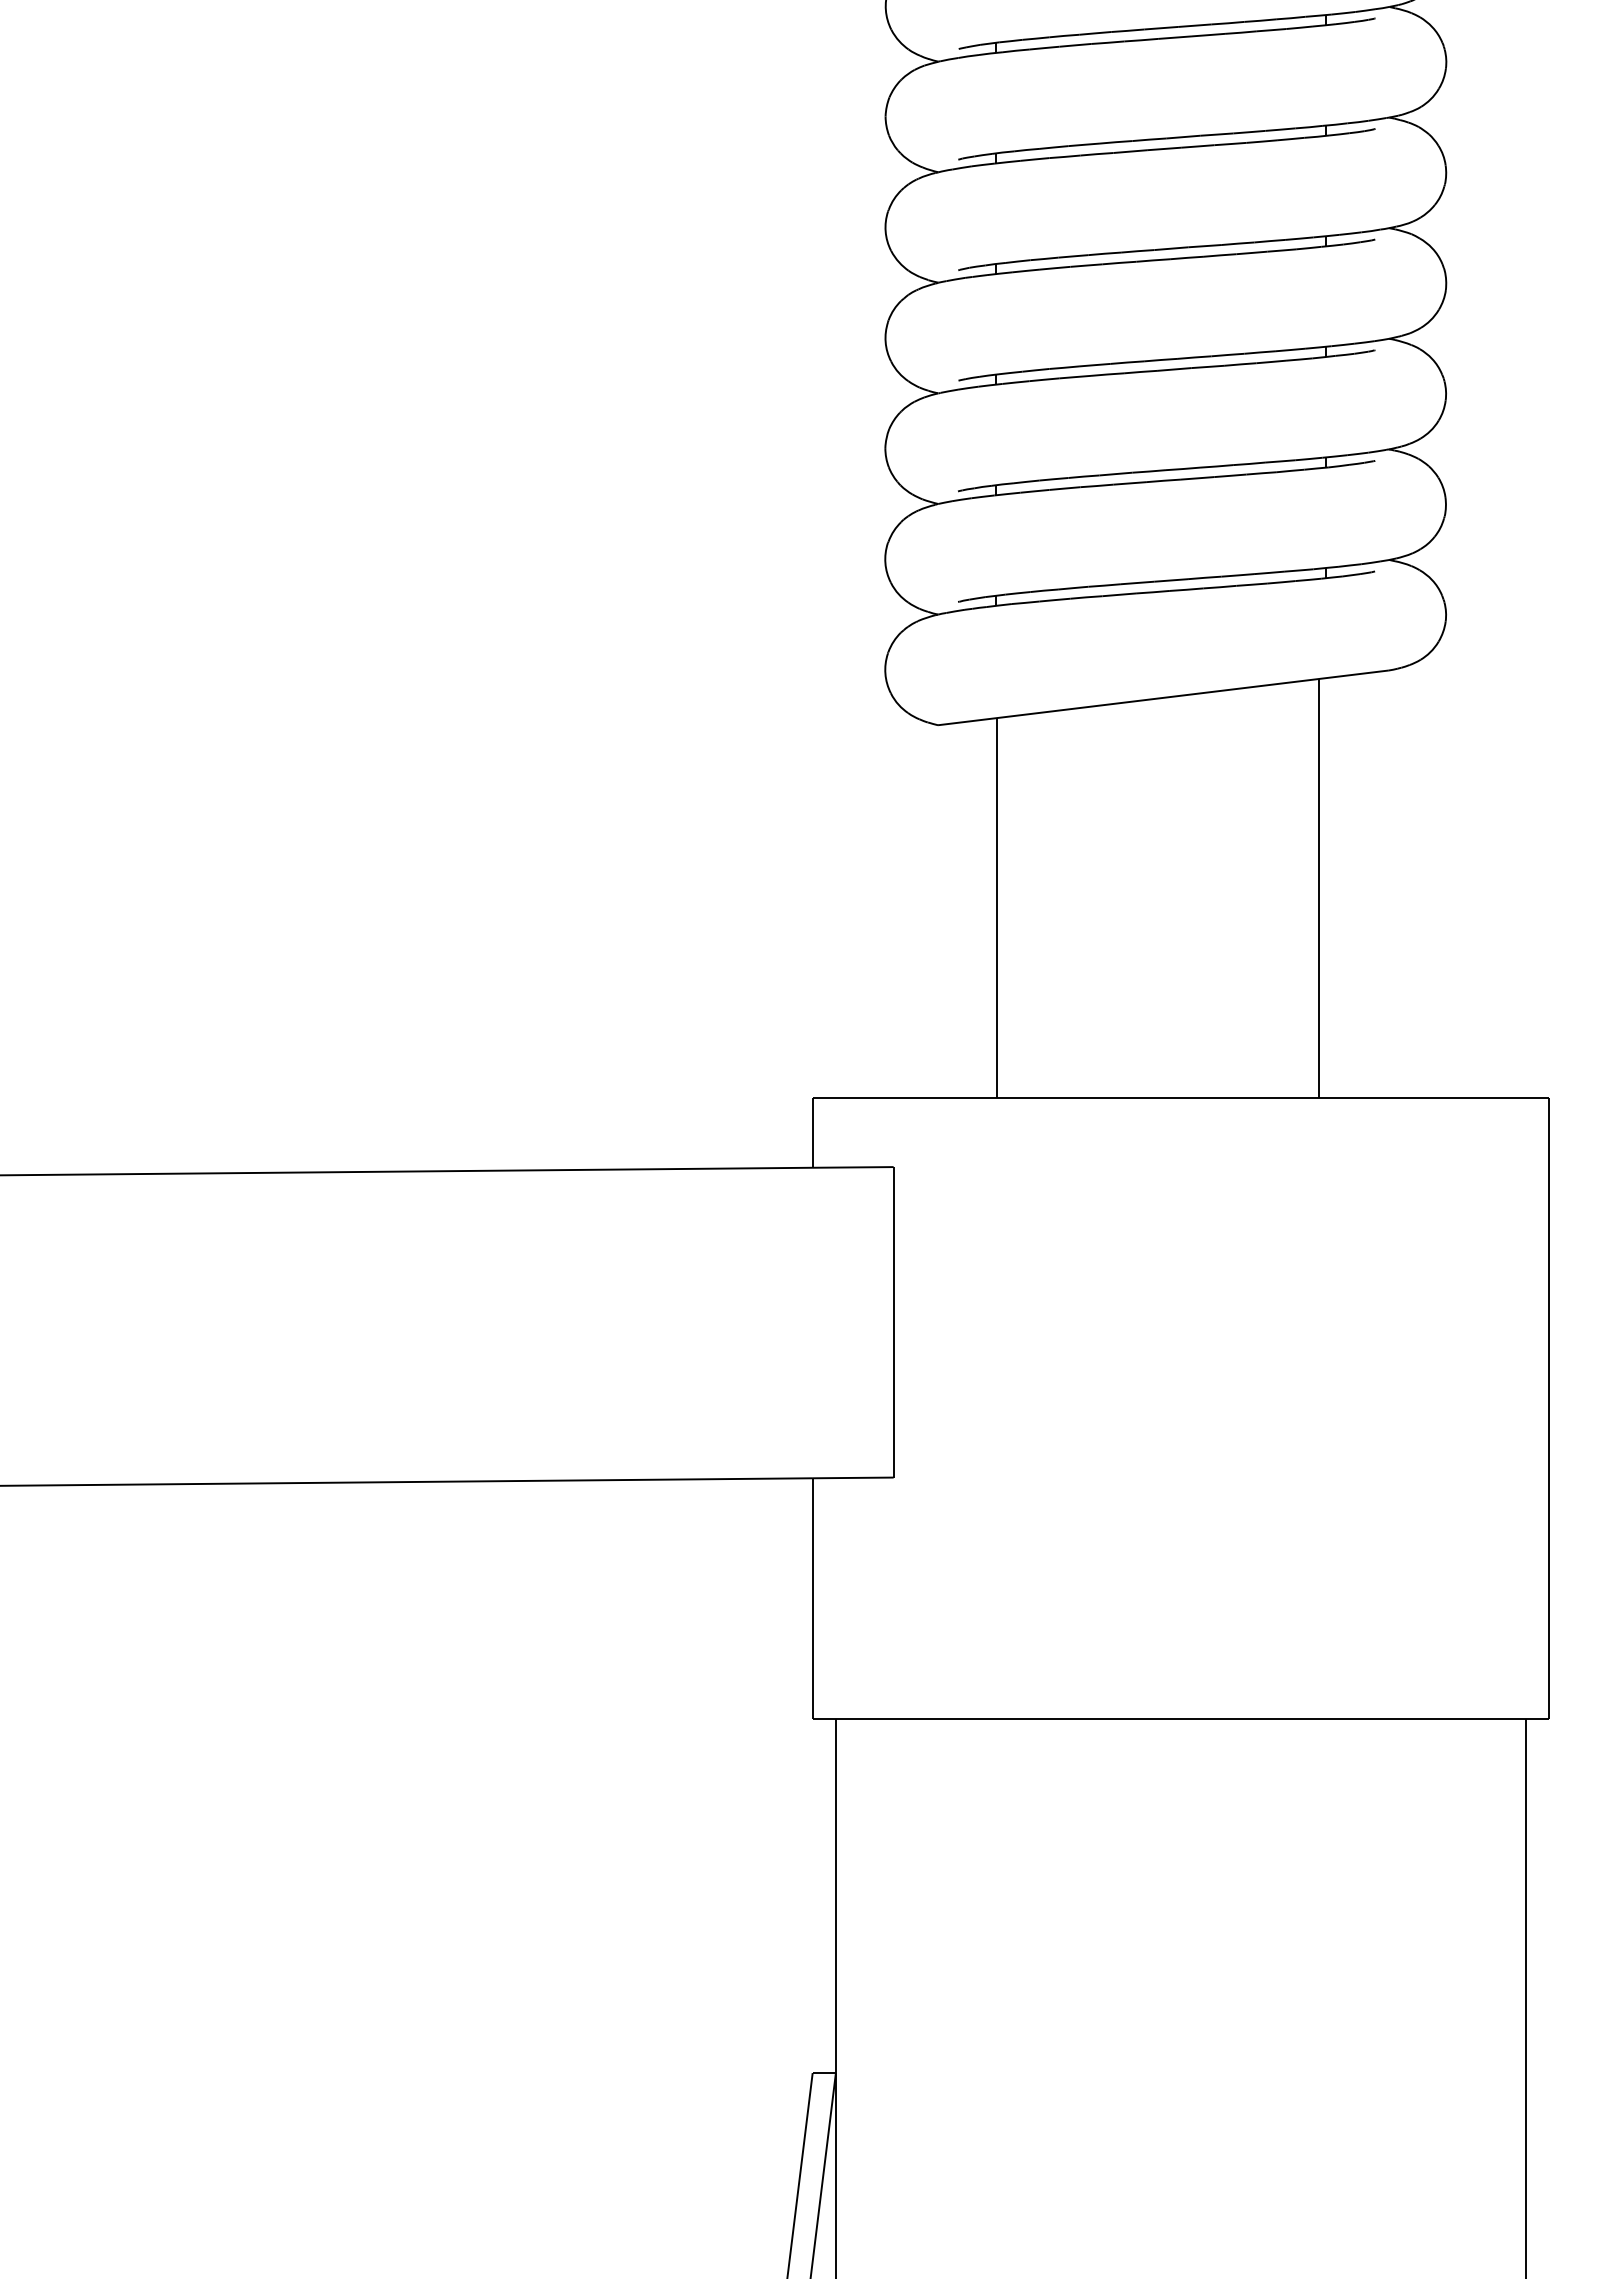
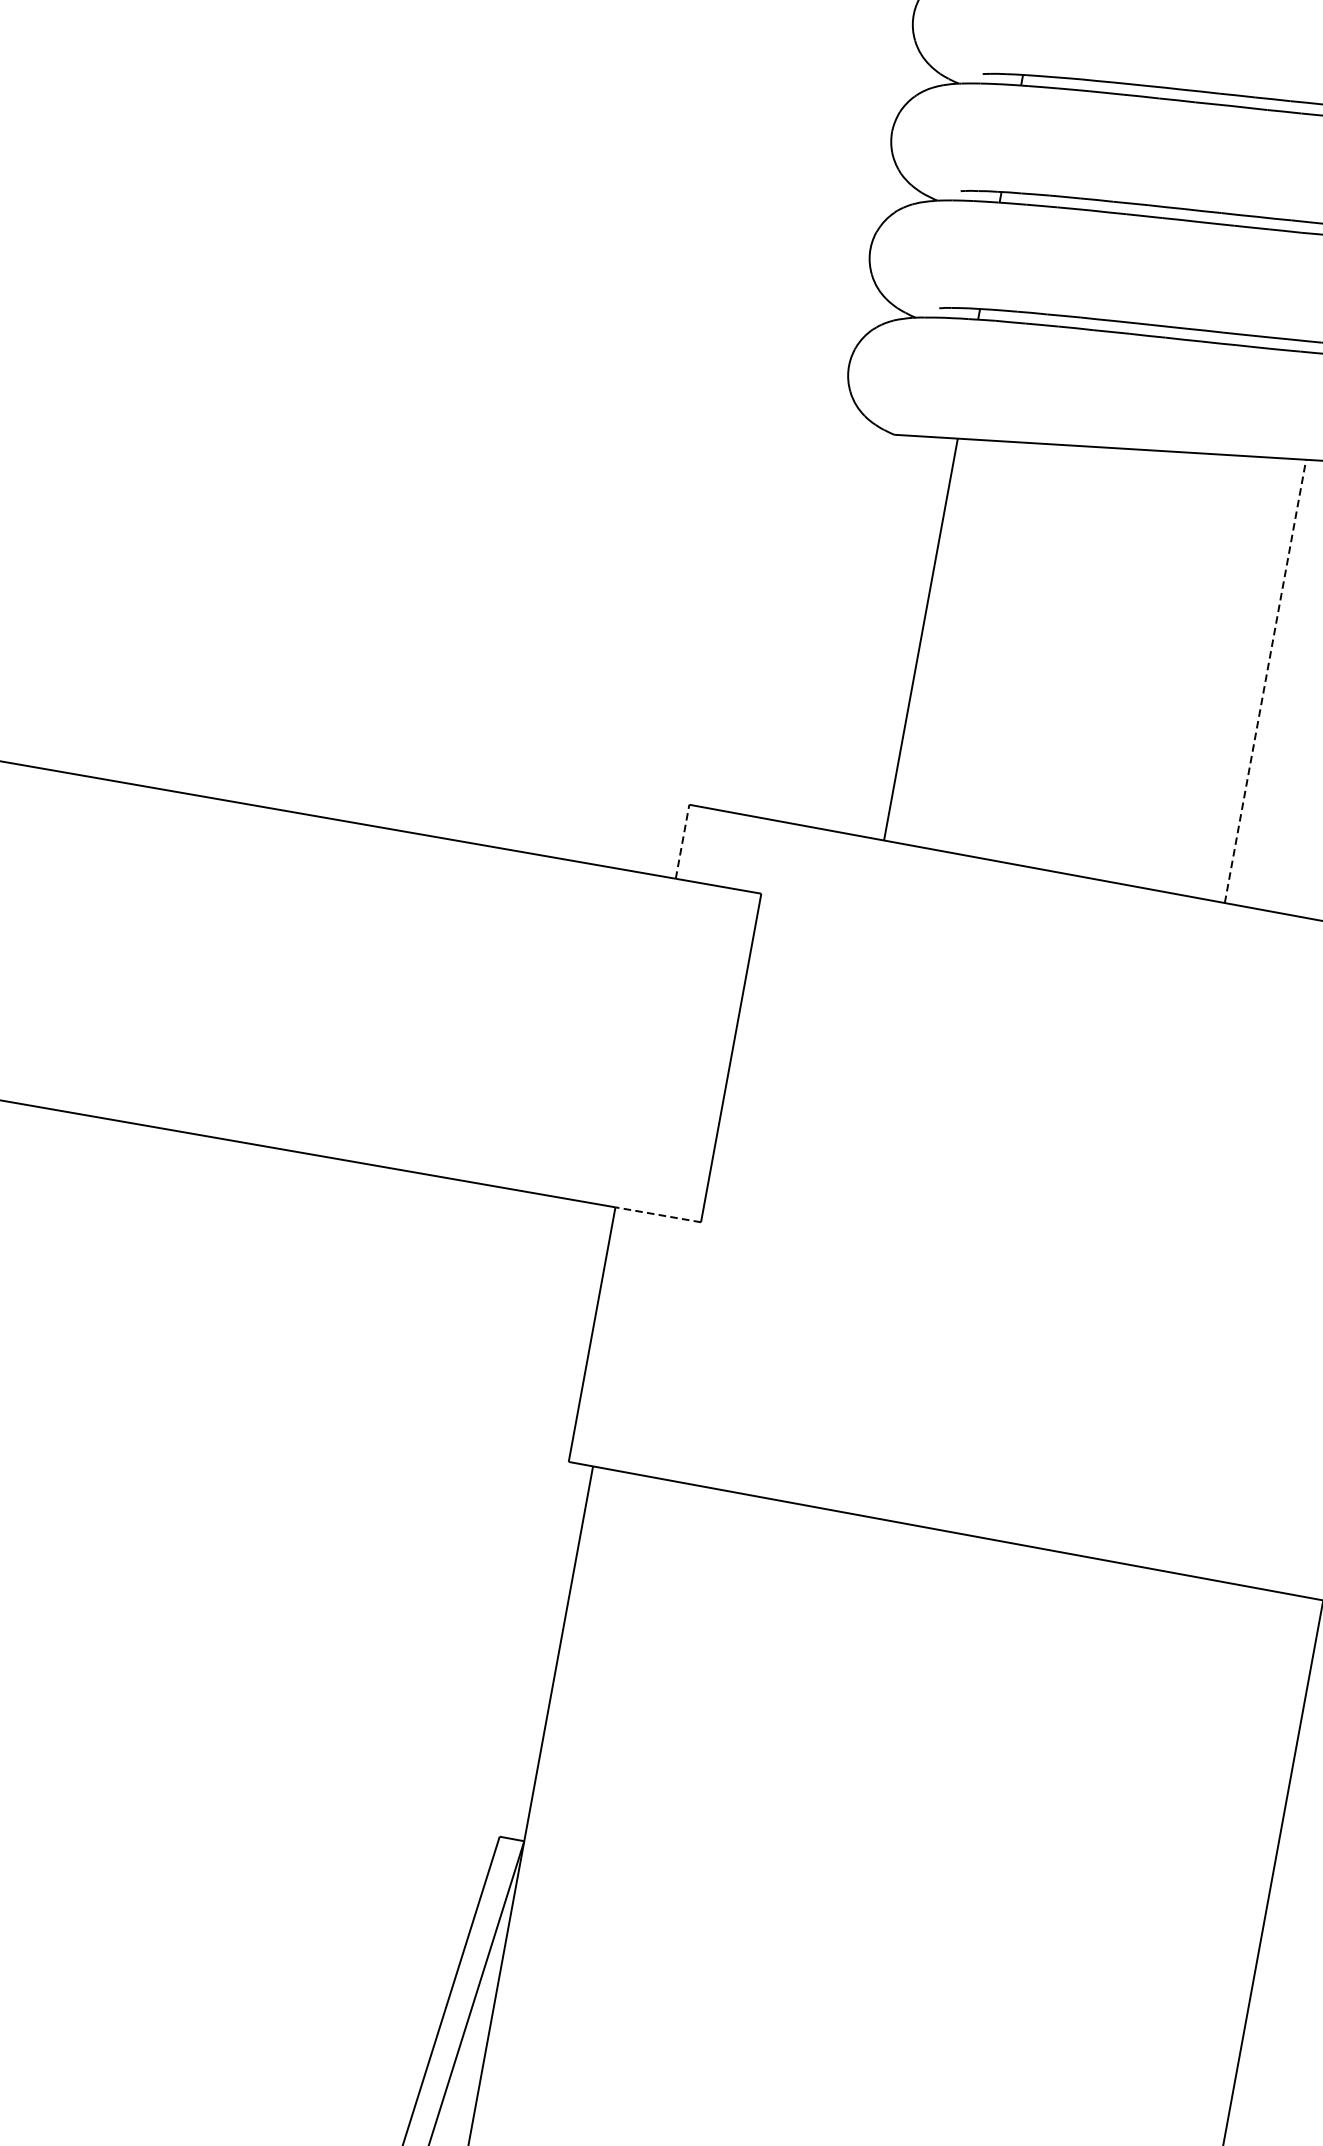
line: (1318, 887) -> (1265, 680), solid -> dashed
line: (812, 1132) -> (682, 841), solid -> dashed
line: (852, 1477) -> (657, 1214), solid -> dashed

